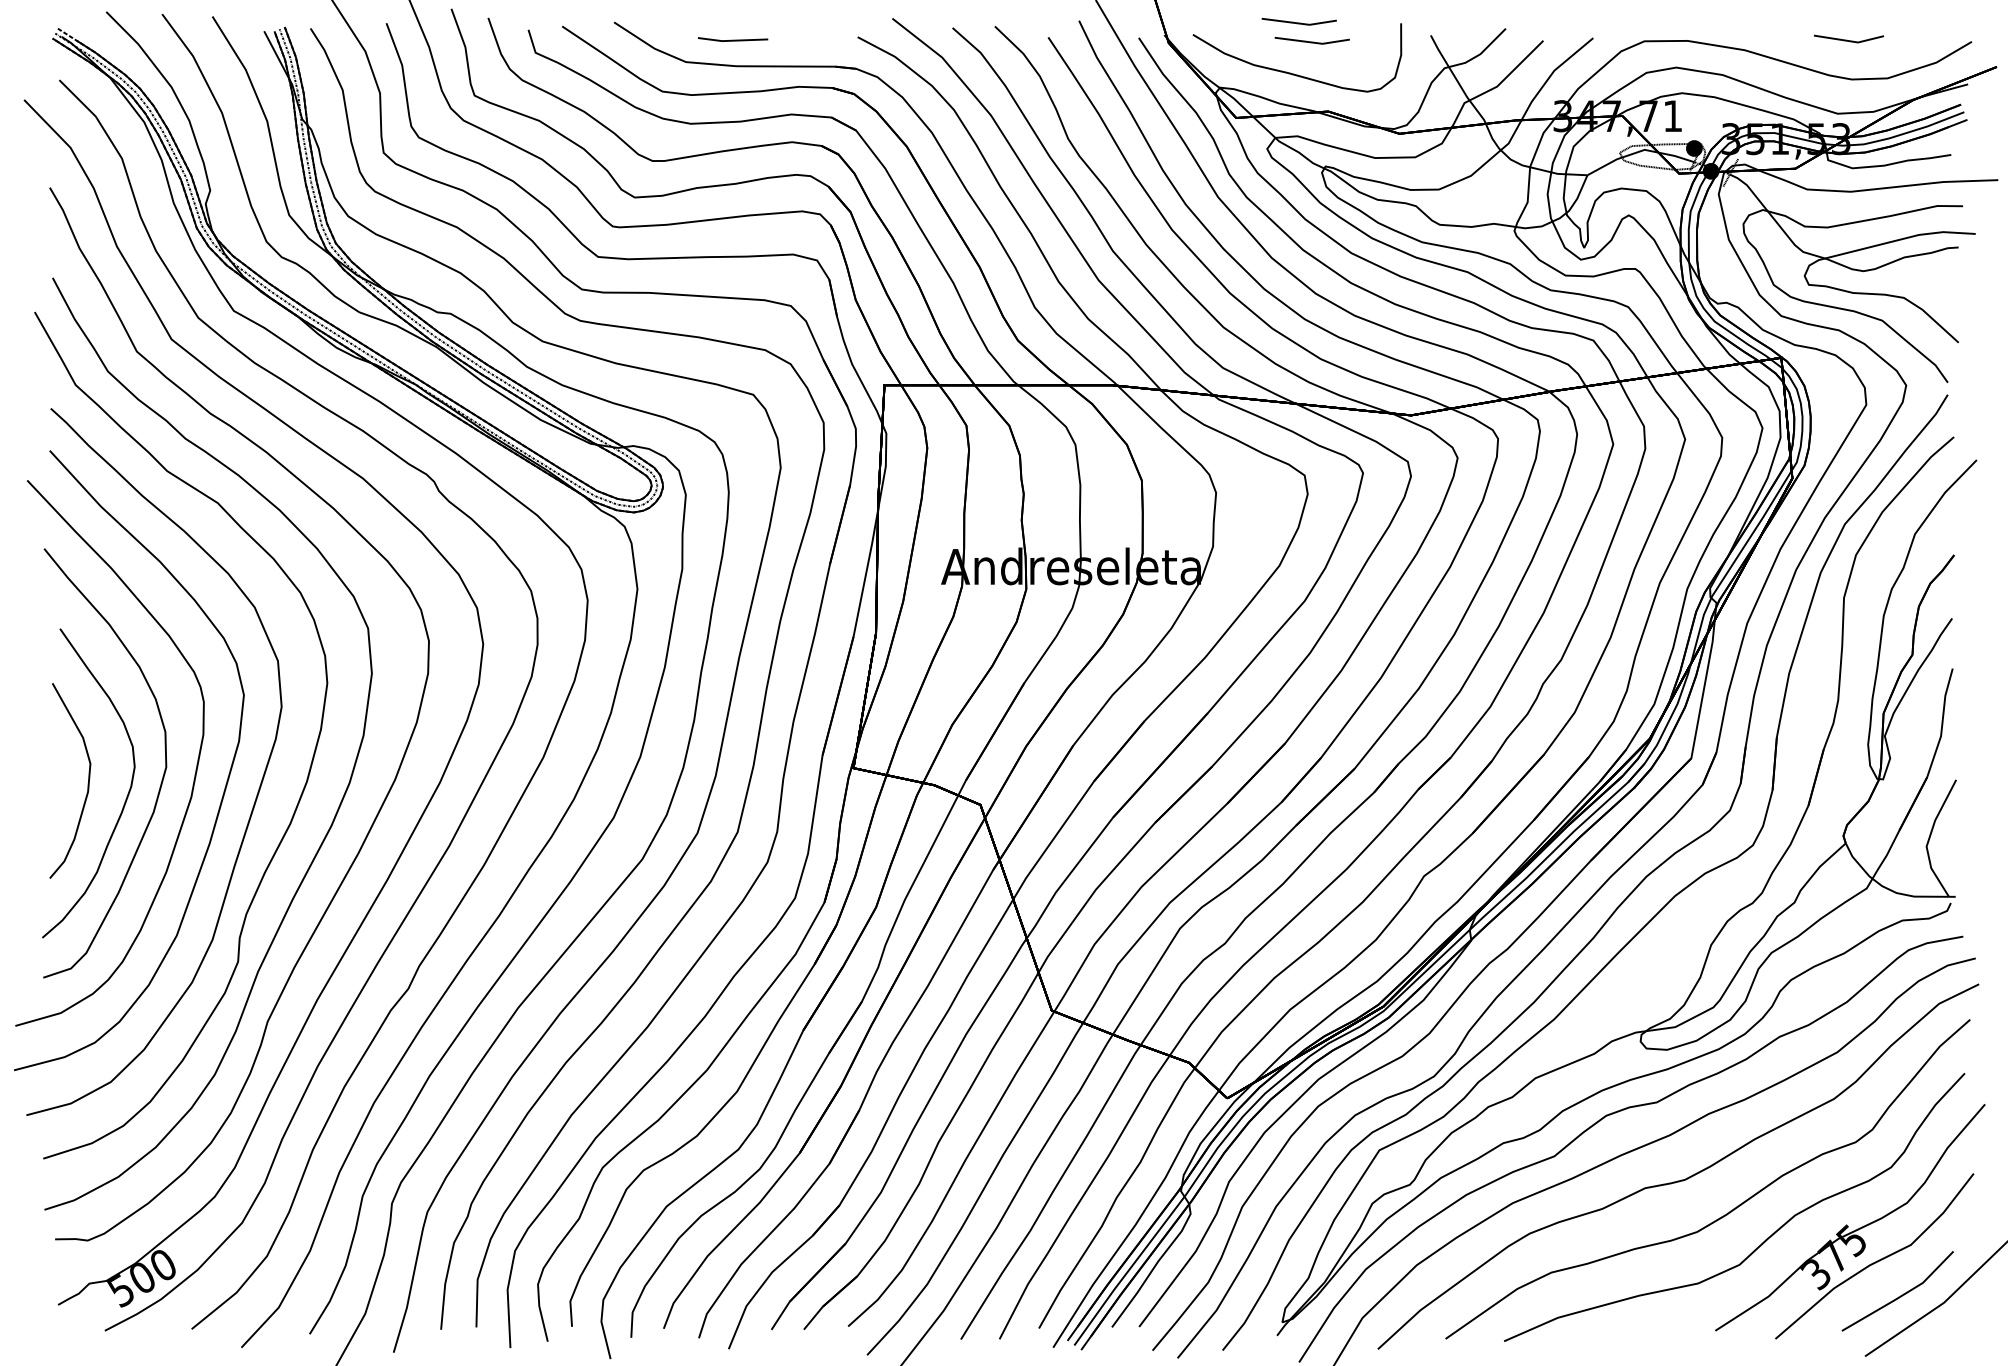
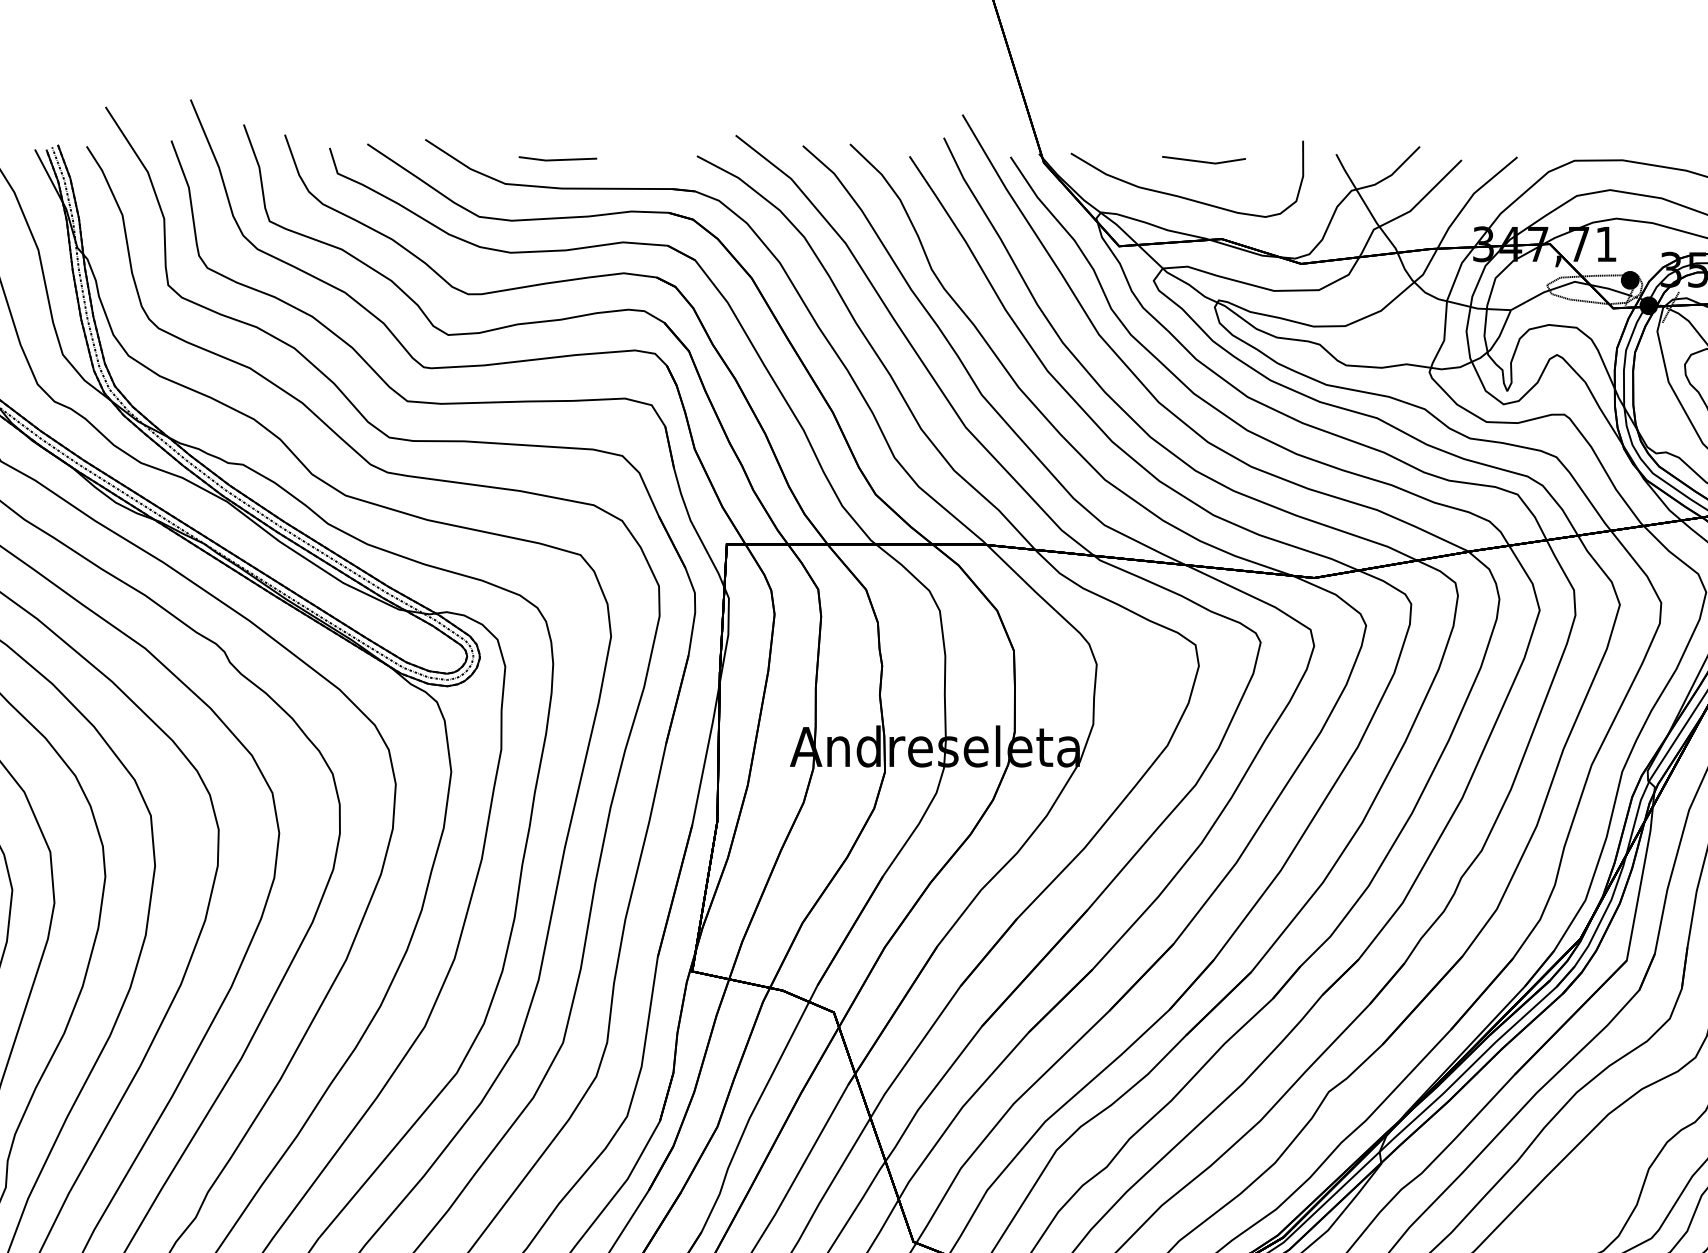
line: (1298, 22) -> (1188, 139), removed

